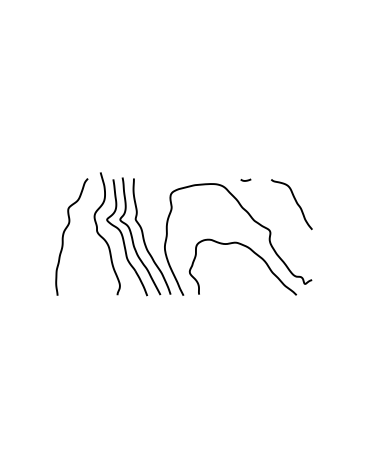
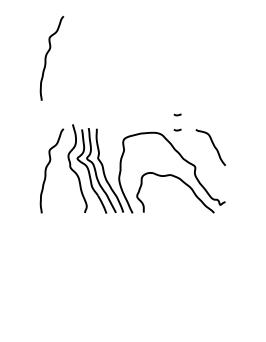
curve: (64, 78) -> (46, 56), added
curve: (246, 158) -> (178, 114), added

